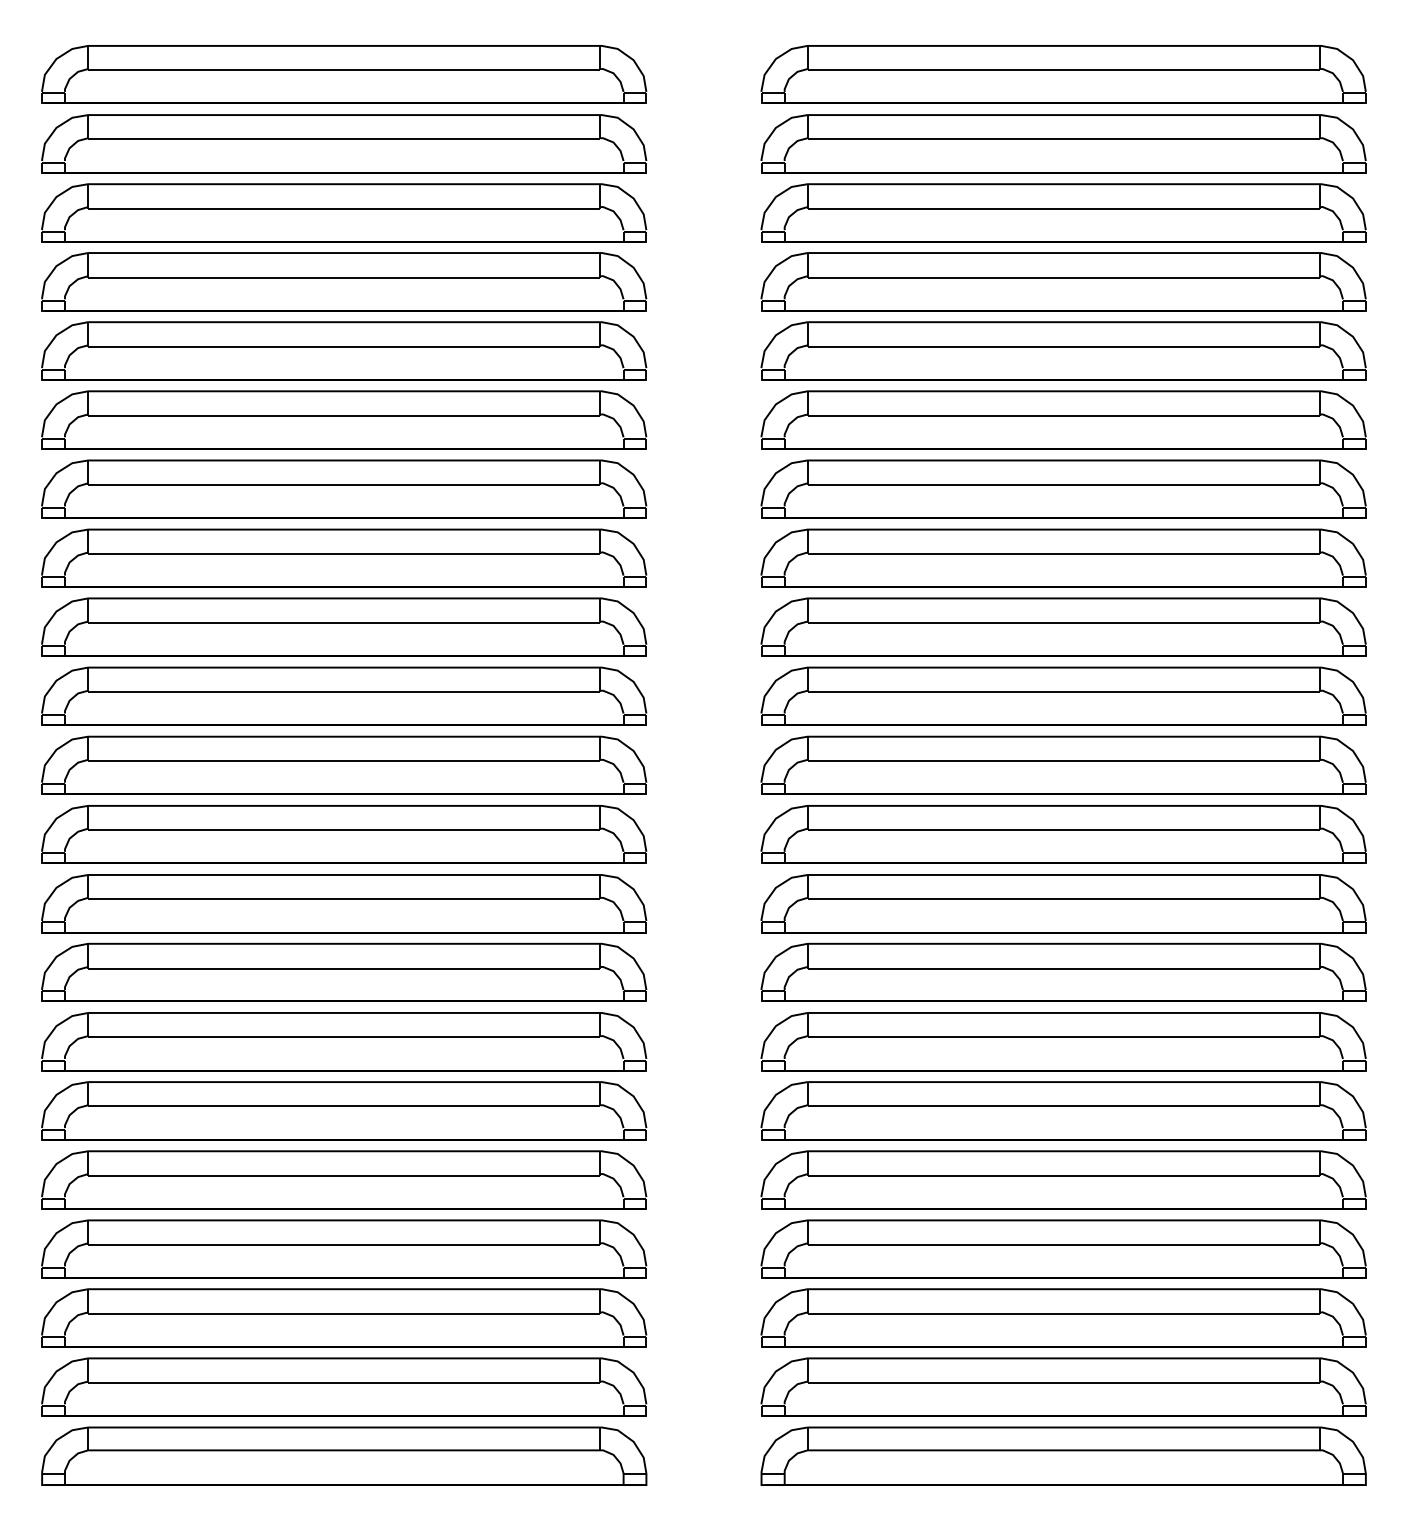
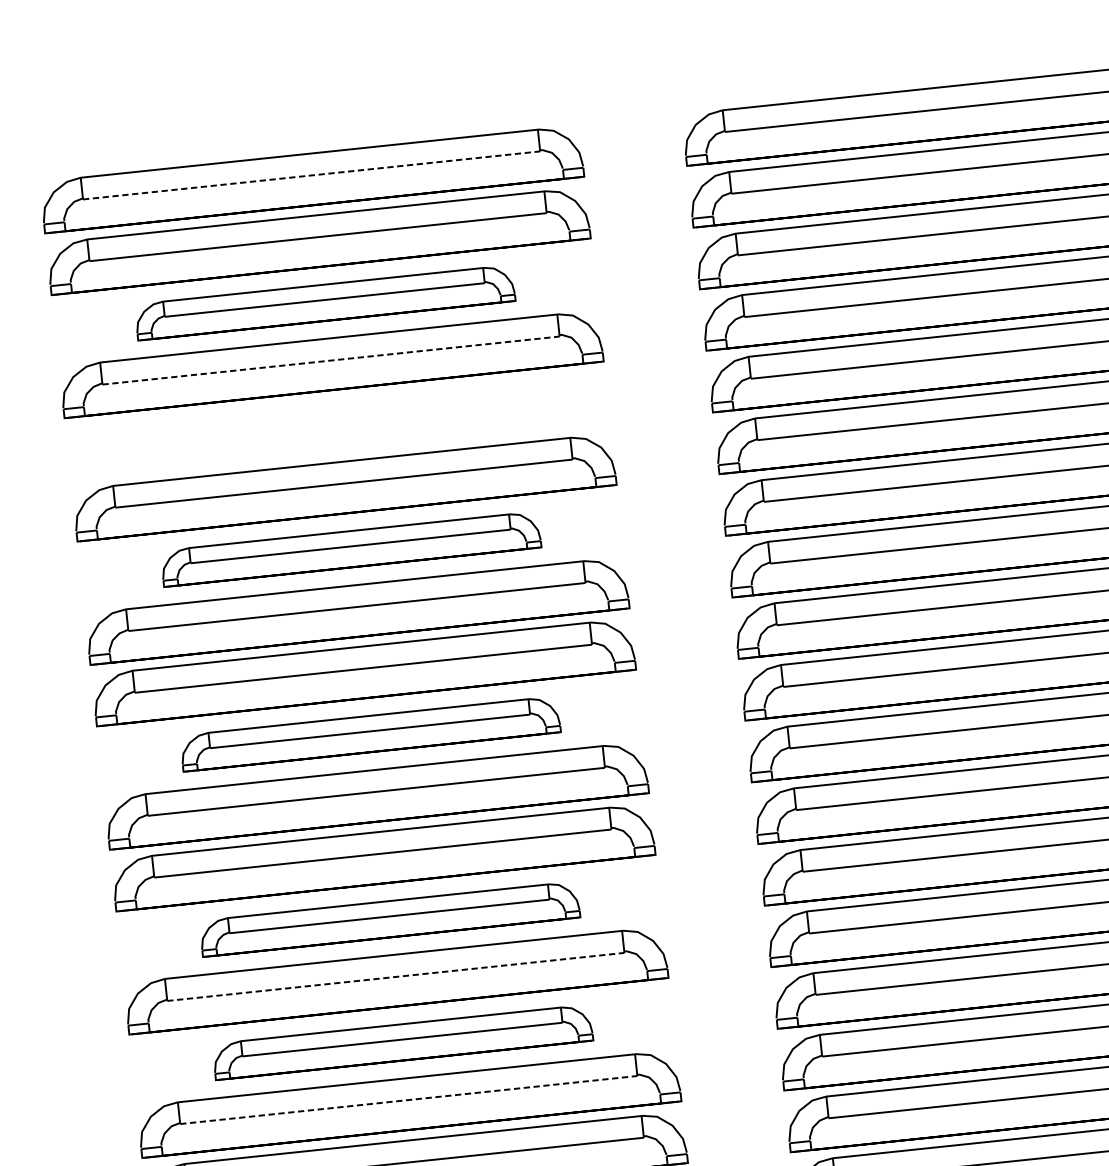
line: (344, 70) -> (311, 175), solid -> dashed
part: (344, 212) -> (325, 302), size x0.7
line: (344, 277) -> (331, 360), solid -> dashed
part: (344, 350) -> (338, 425), removed
part: (344, 488) -> (351, 548), size x0.7
part: (344, 695) -> (370, 733), size x0.7
part: (344, 903) -> (389, 918), size x0.7
line: (344, 968) -> (396, 976), solid -> dashed
part: (344, 1041) -> (402, 1042), size x0.7
line: (344, 1106) -> (408, 1100), solid -> dashed

